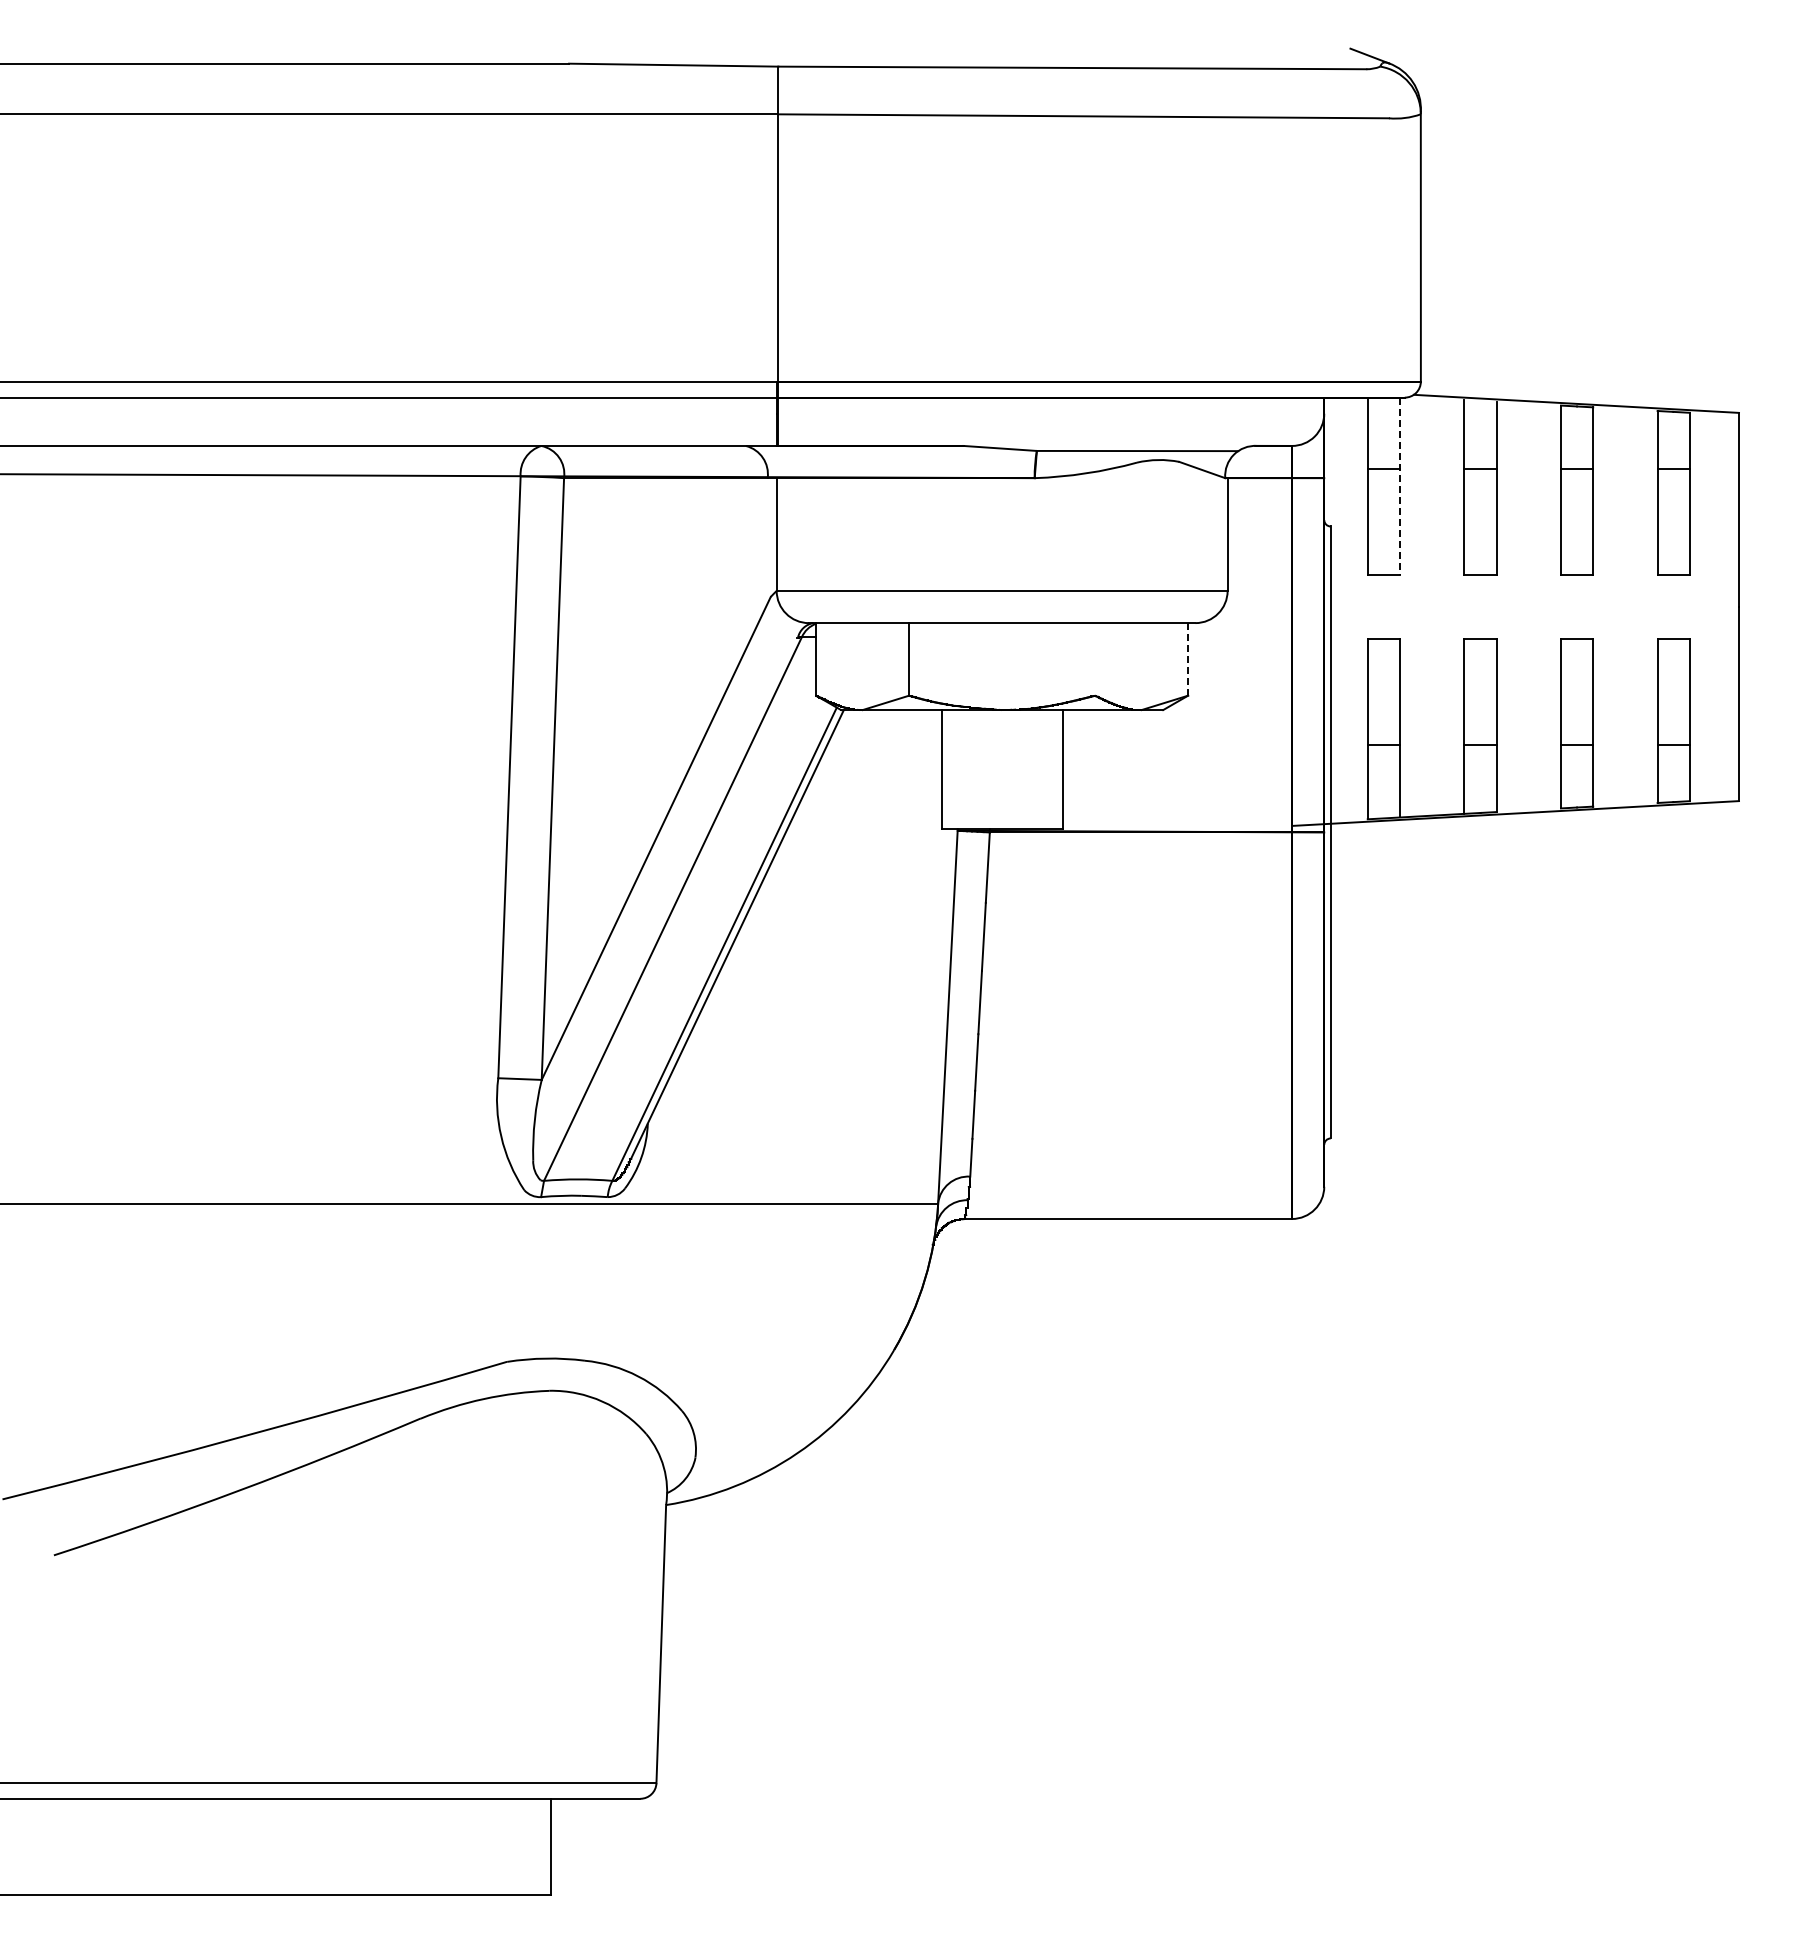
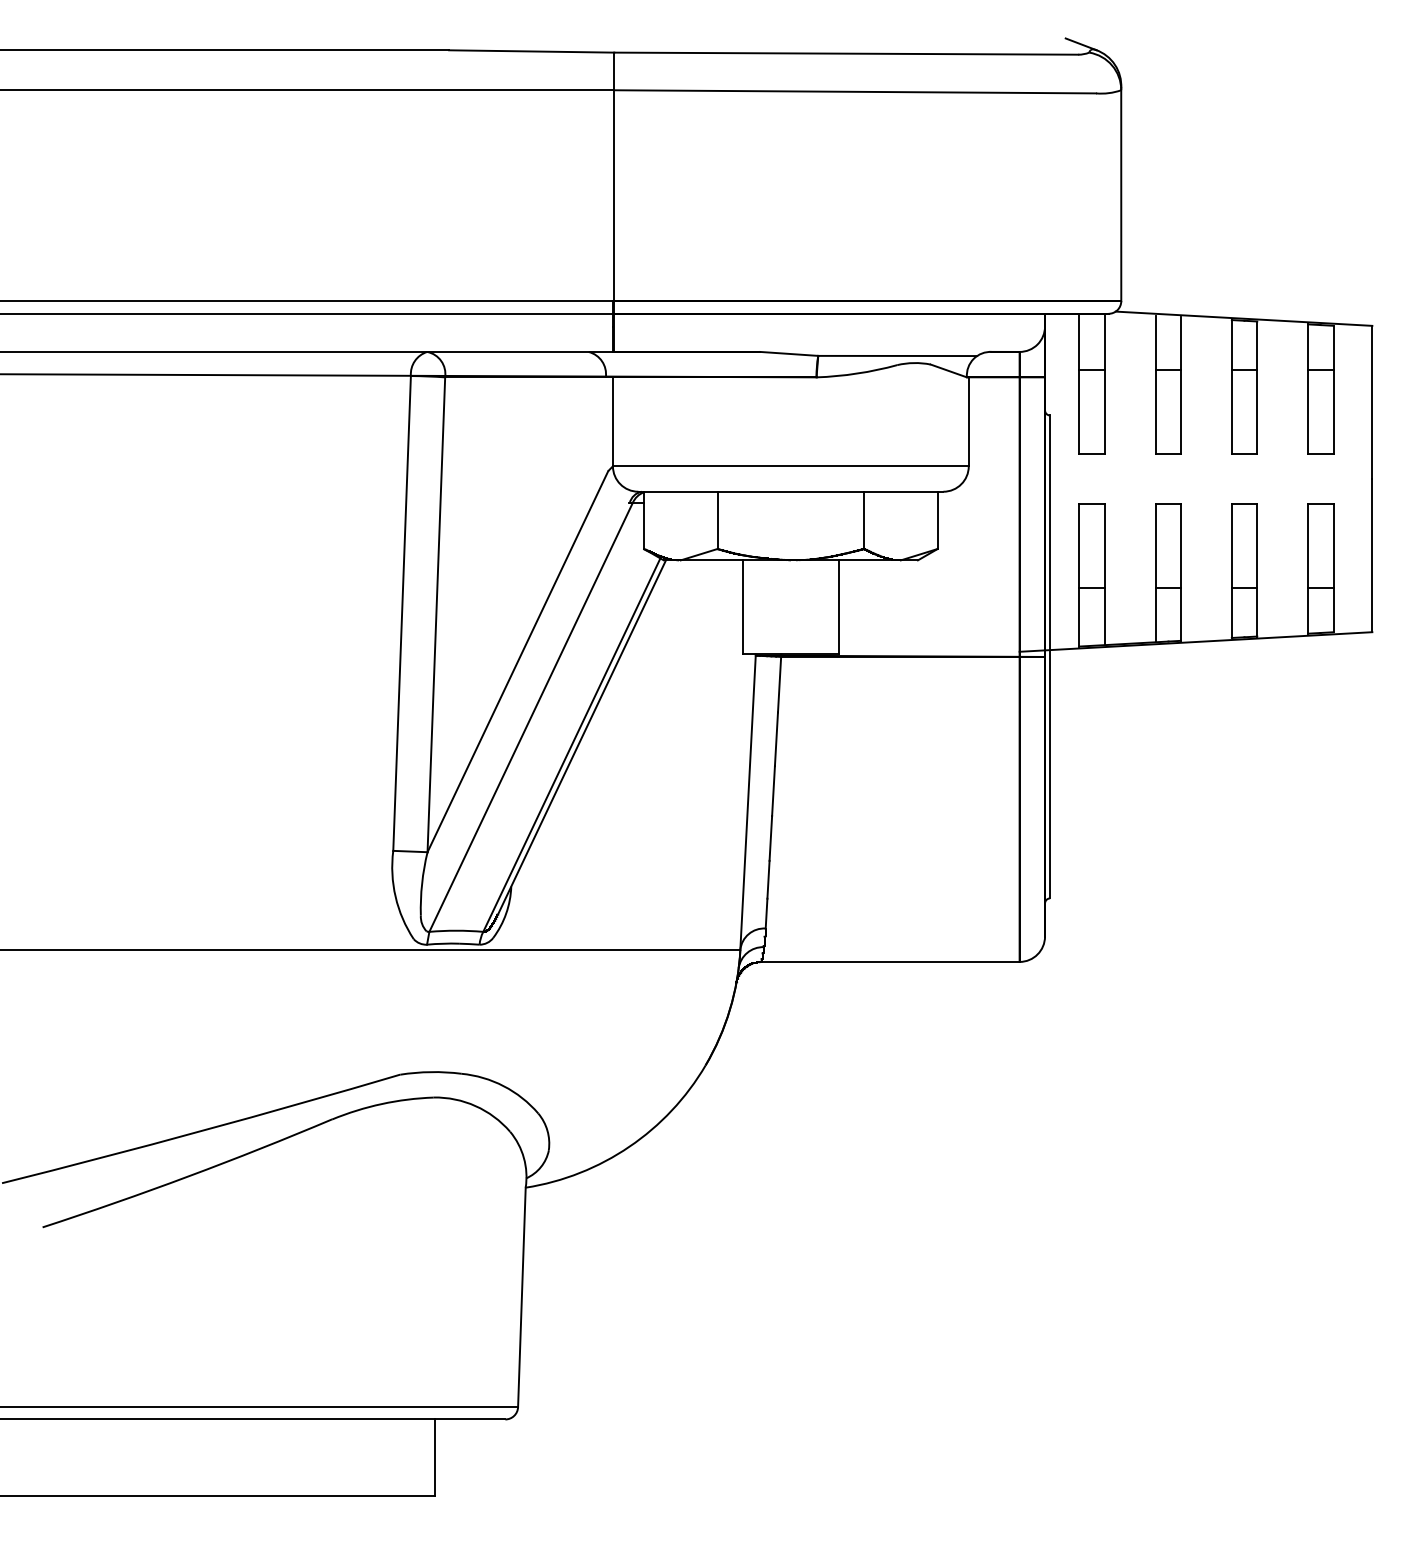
line: (1399, 486) -> (1104, 383), dashed -> solid
line: (1095, 659) -> (864, 520), added
line: (1188, 659) -> (937, 520), dashed -> solid

